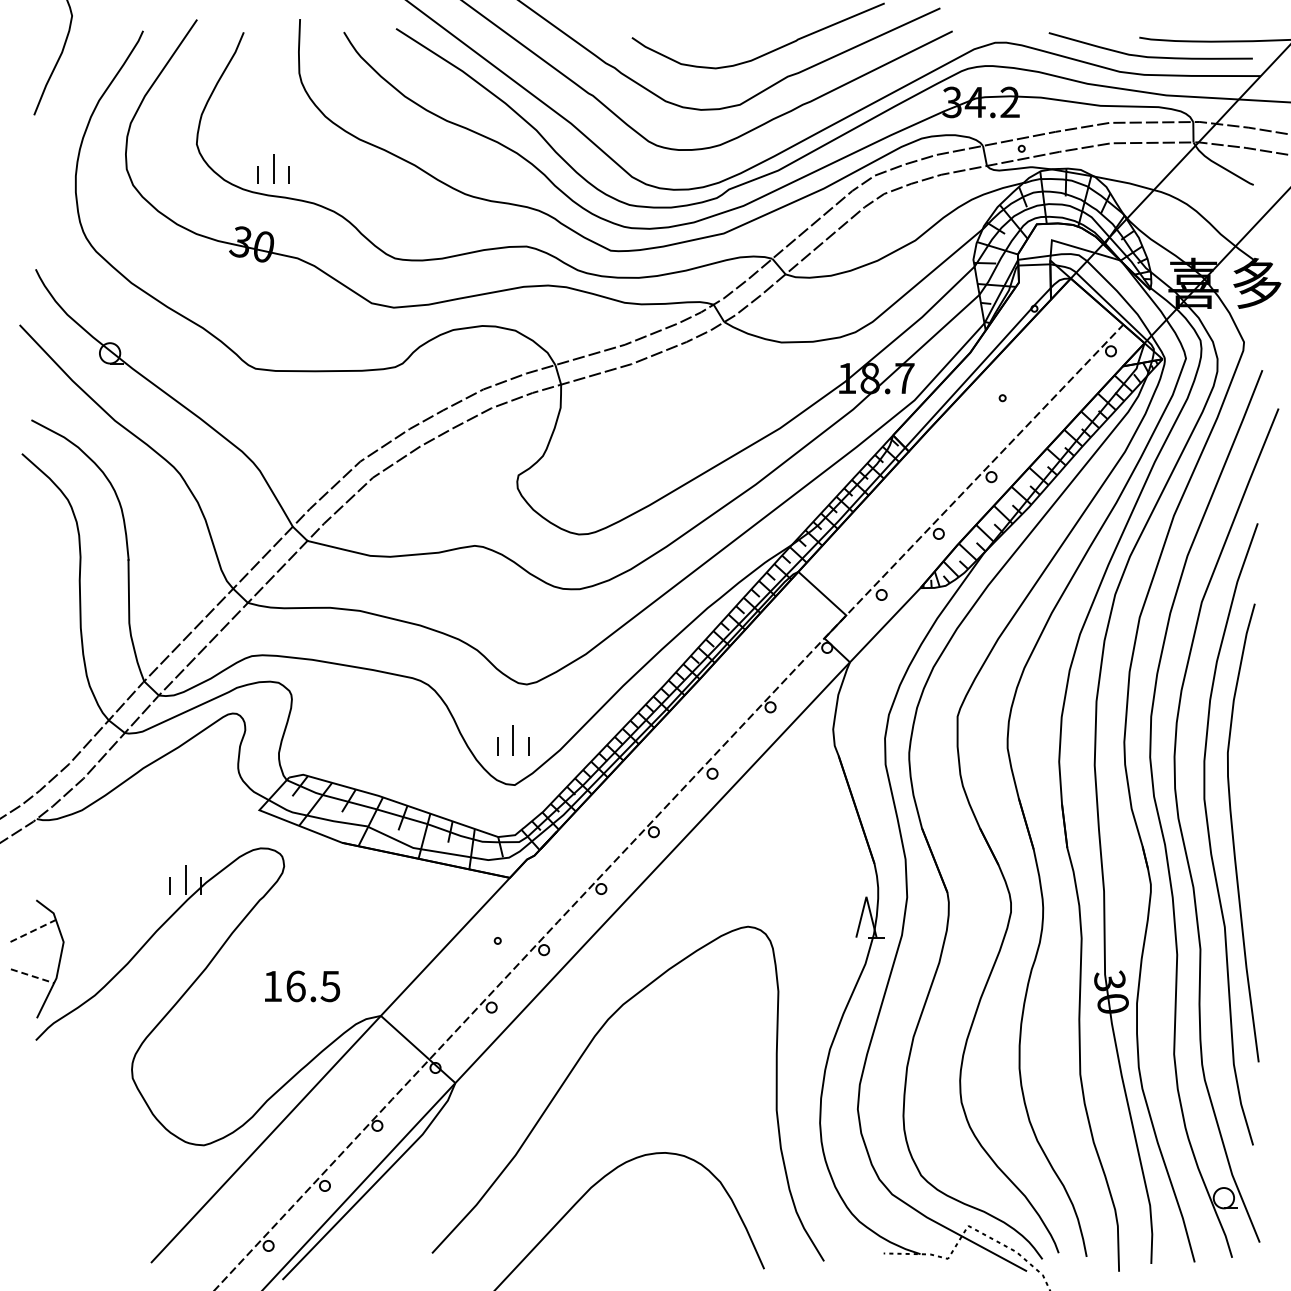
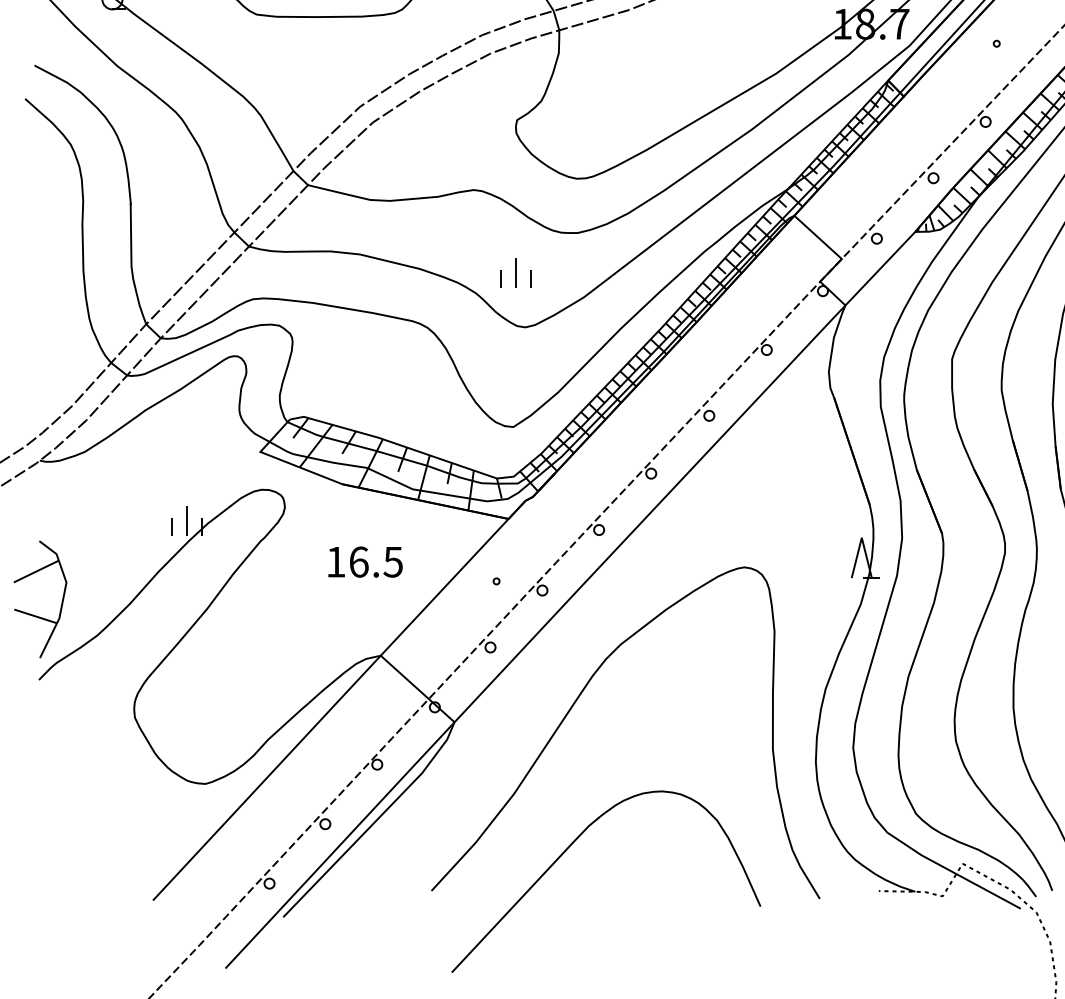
part: (513, 740) -> (516, 272), moved
line: (33, 930) -> (36, 571), dashed -> solid
line: (32, 976) -> (35, 616), dashed -> solid
text: (302, 986) -> (365, 562), moved

